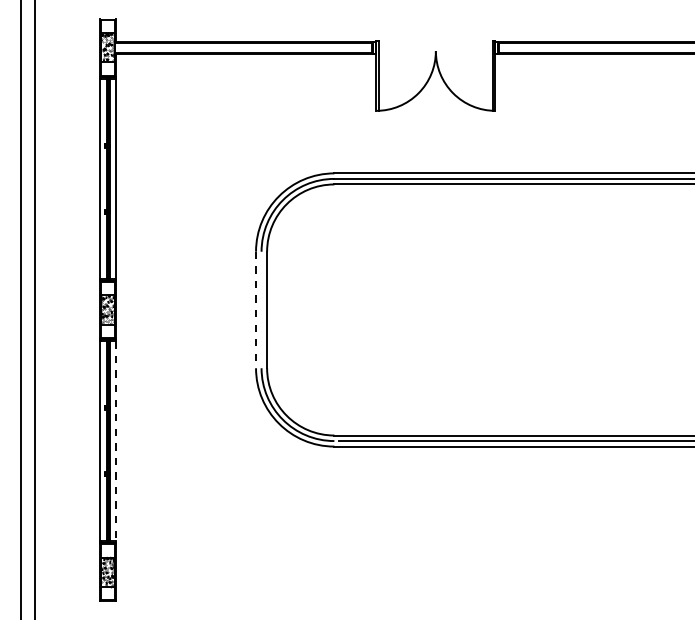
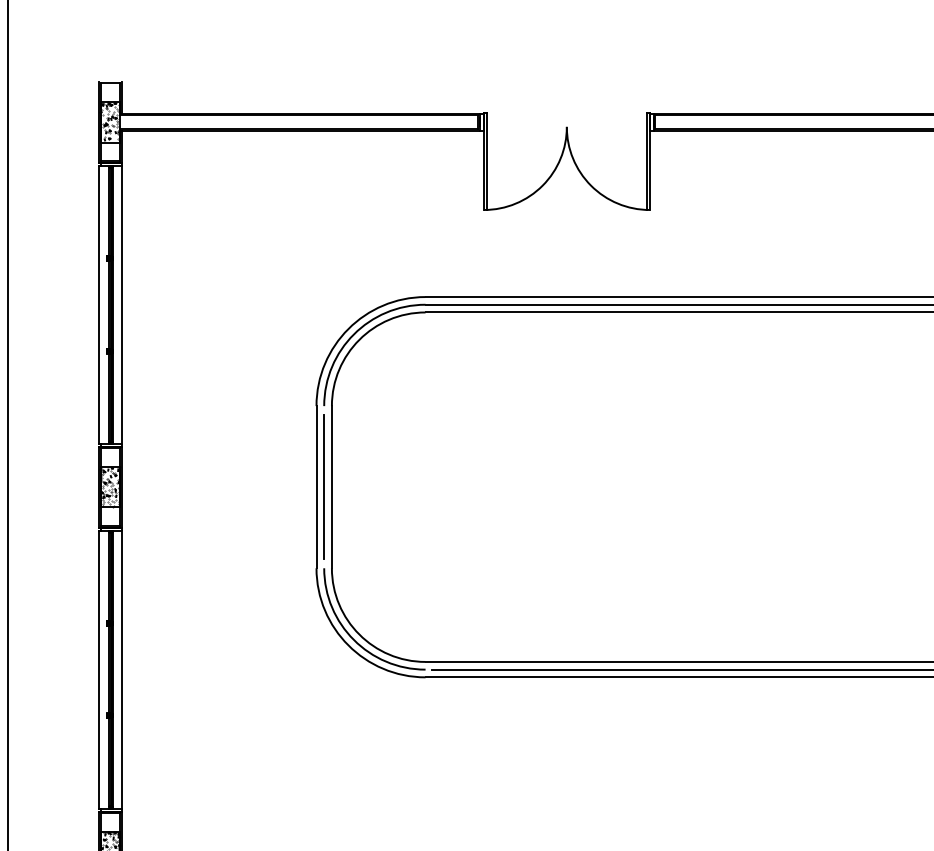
line: (261, 309) -> (324, 486), added
line: (256, 310) -> (317, 487), dashed -> solid
line: (115, 441) -> (120, 670), dashed -> solid

